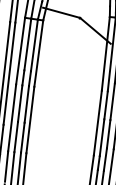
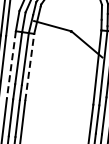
line: (20, 51) -> (11, 65), solid -> dashed
line: (38, 53) -> (29, 67), solid -> dashed

